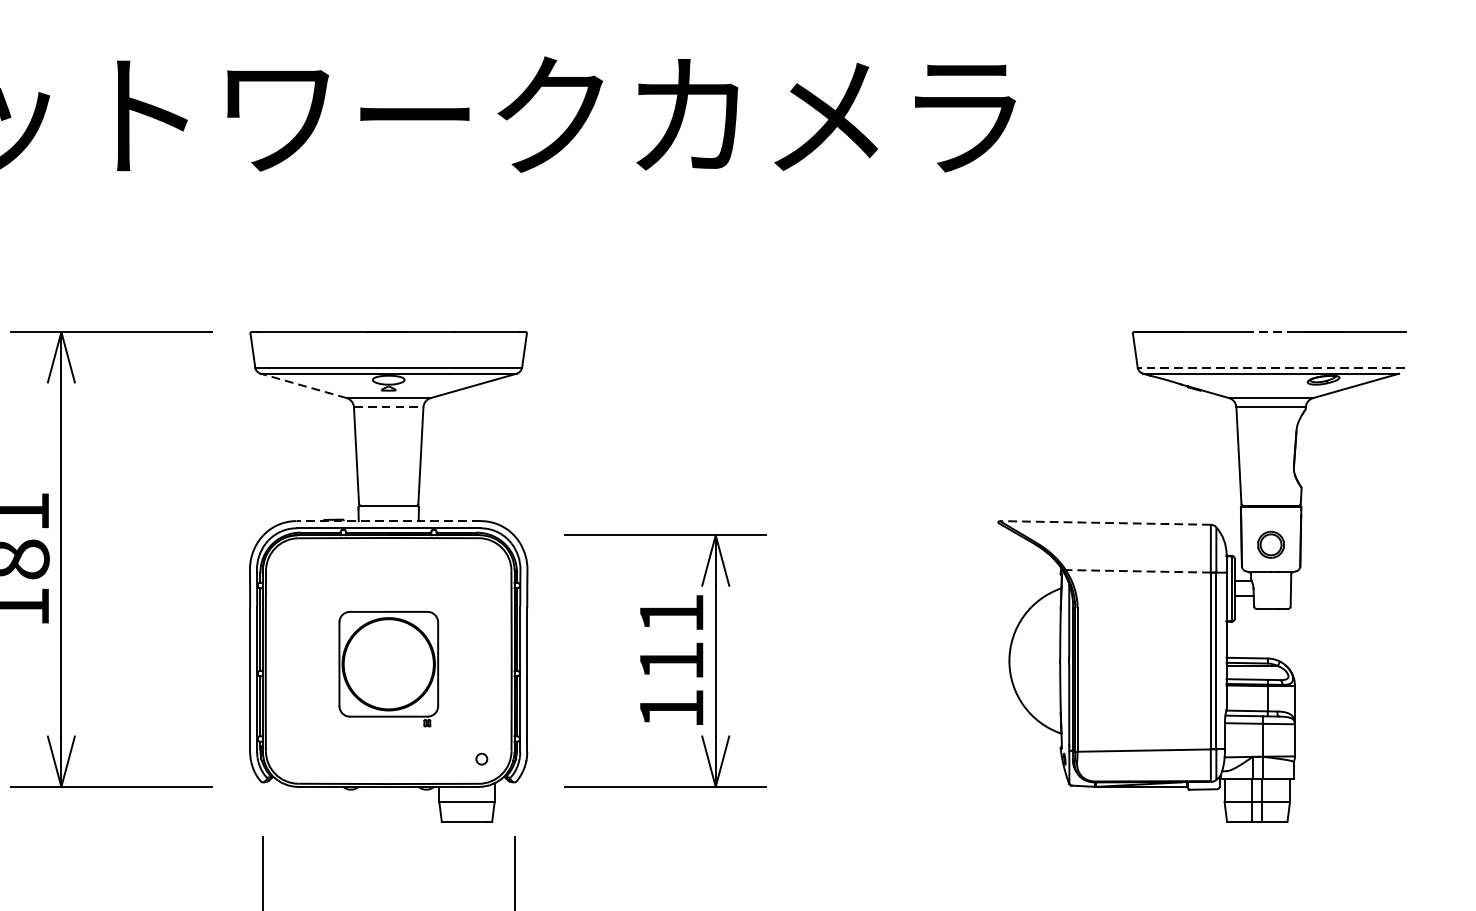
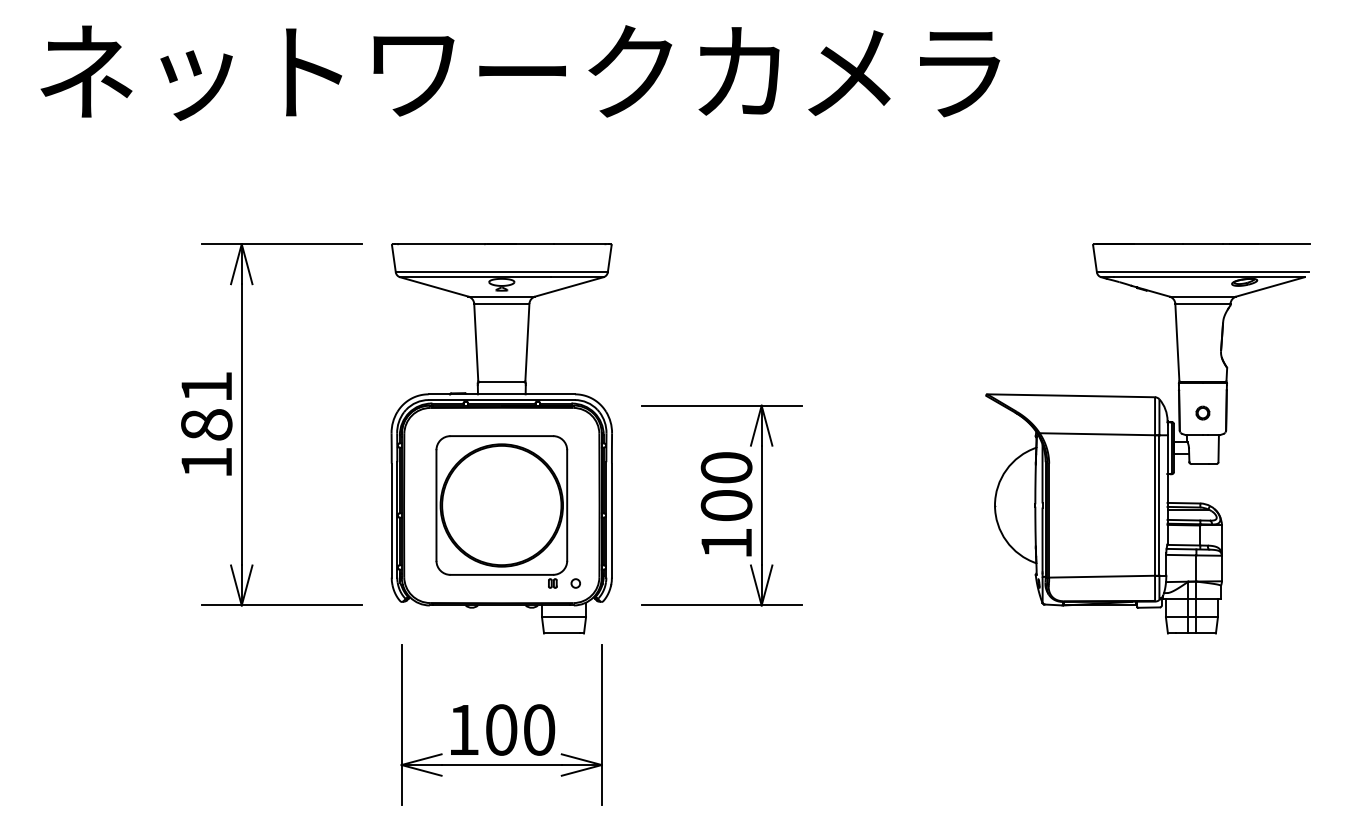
line: (1270, 332) -> (1202, 244), dashed -> solid
line: (1270, 367) -> (1202, 272), dashed -> solid
line: (303, 385) -> (434, 286), dashed -> solid
line: (388, 406) -> (501, 303), dashed -> solid
line: (388, 521) -> (501, 394), dashed -> solid
line: (1105, 522) -> (1071, 395), dashed -> solid
part: (1270, 543) -> (1202, 412), size x0.62
line: (1138, 571) -> (1097, 434), dashed -> solid
text: (671, 637) -> (726, 486), 111 -> 100
part: (388, 668) -> (501, 511), size x1.67

